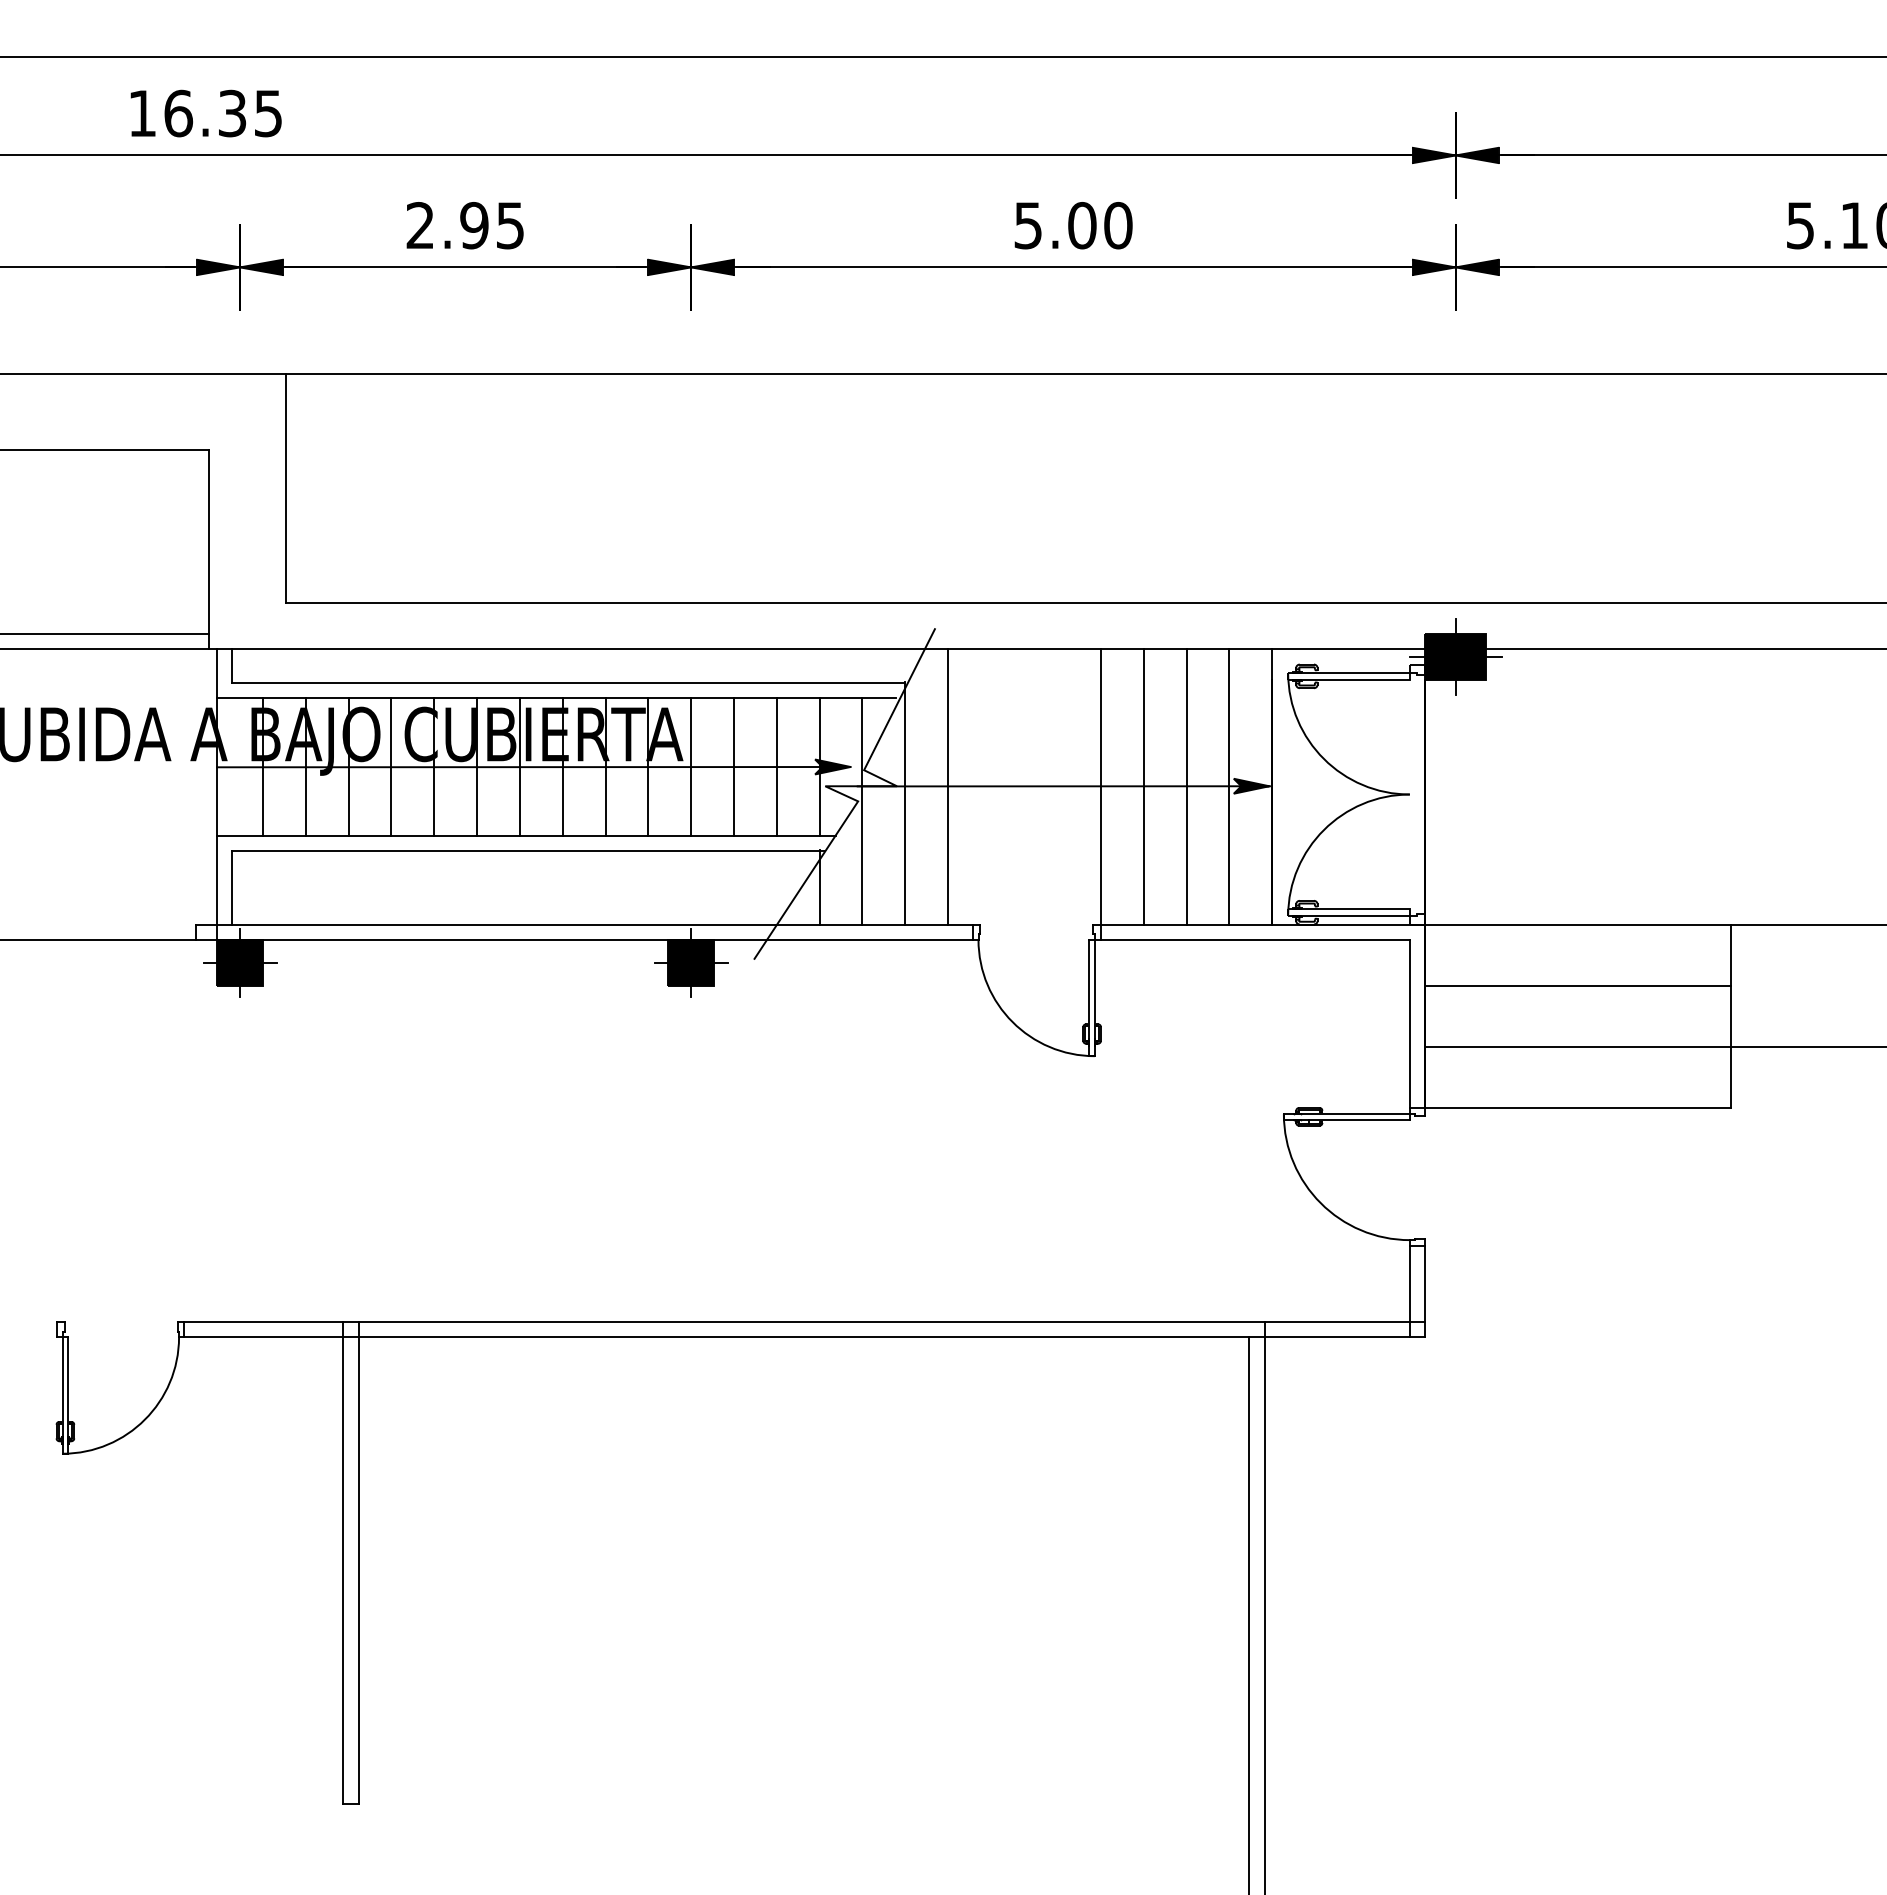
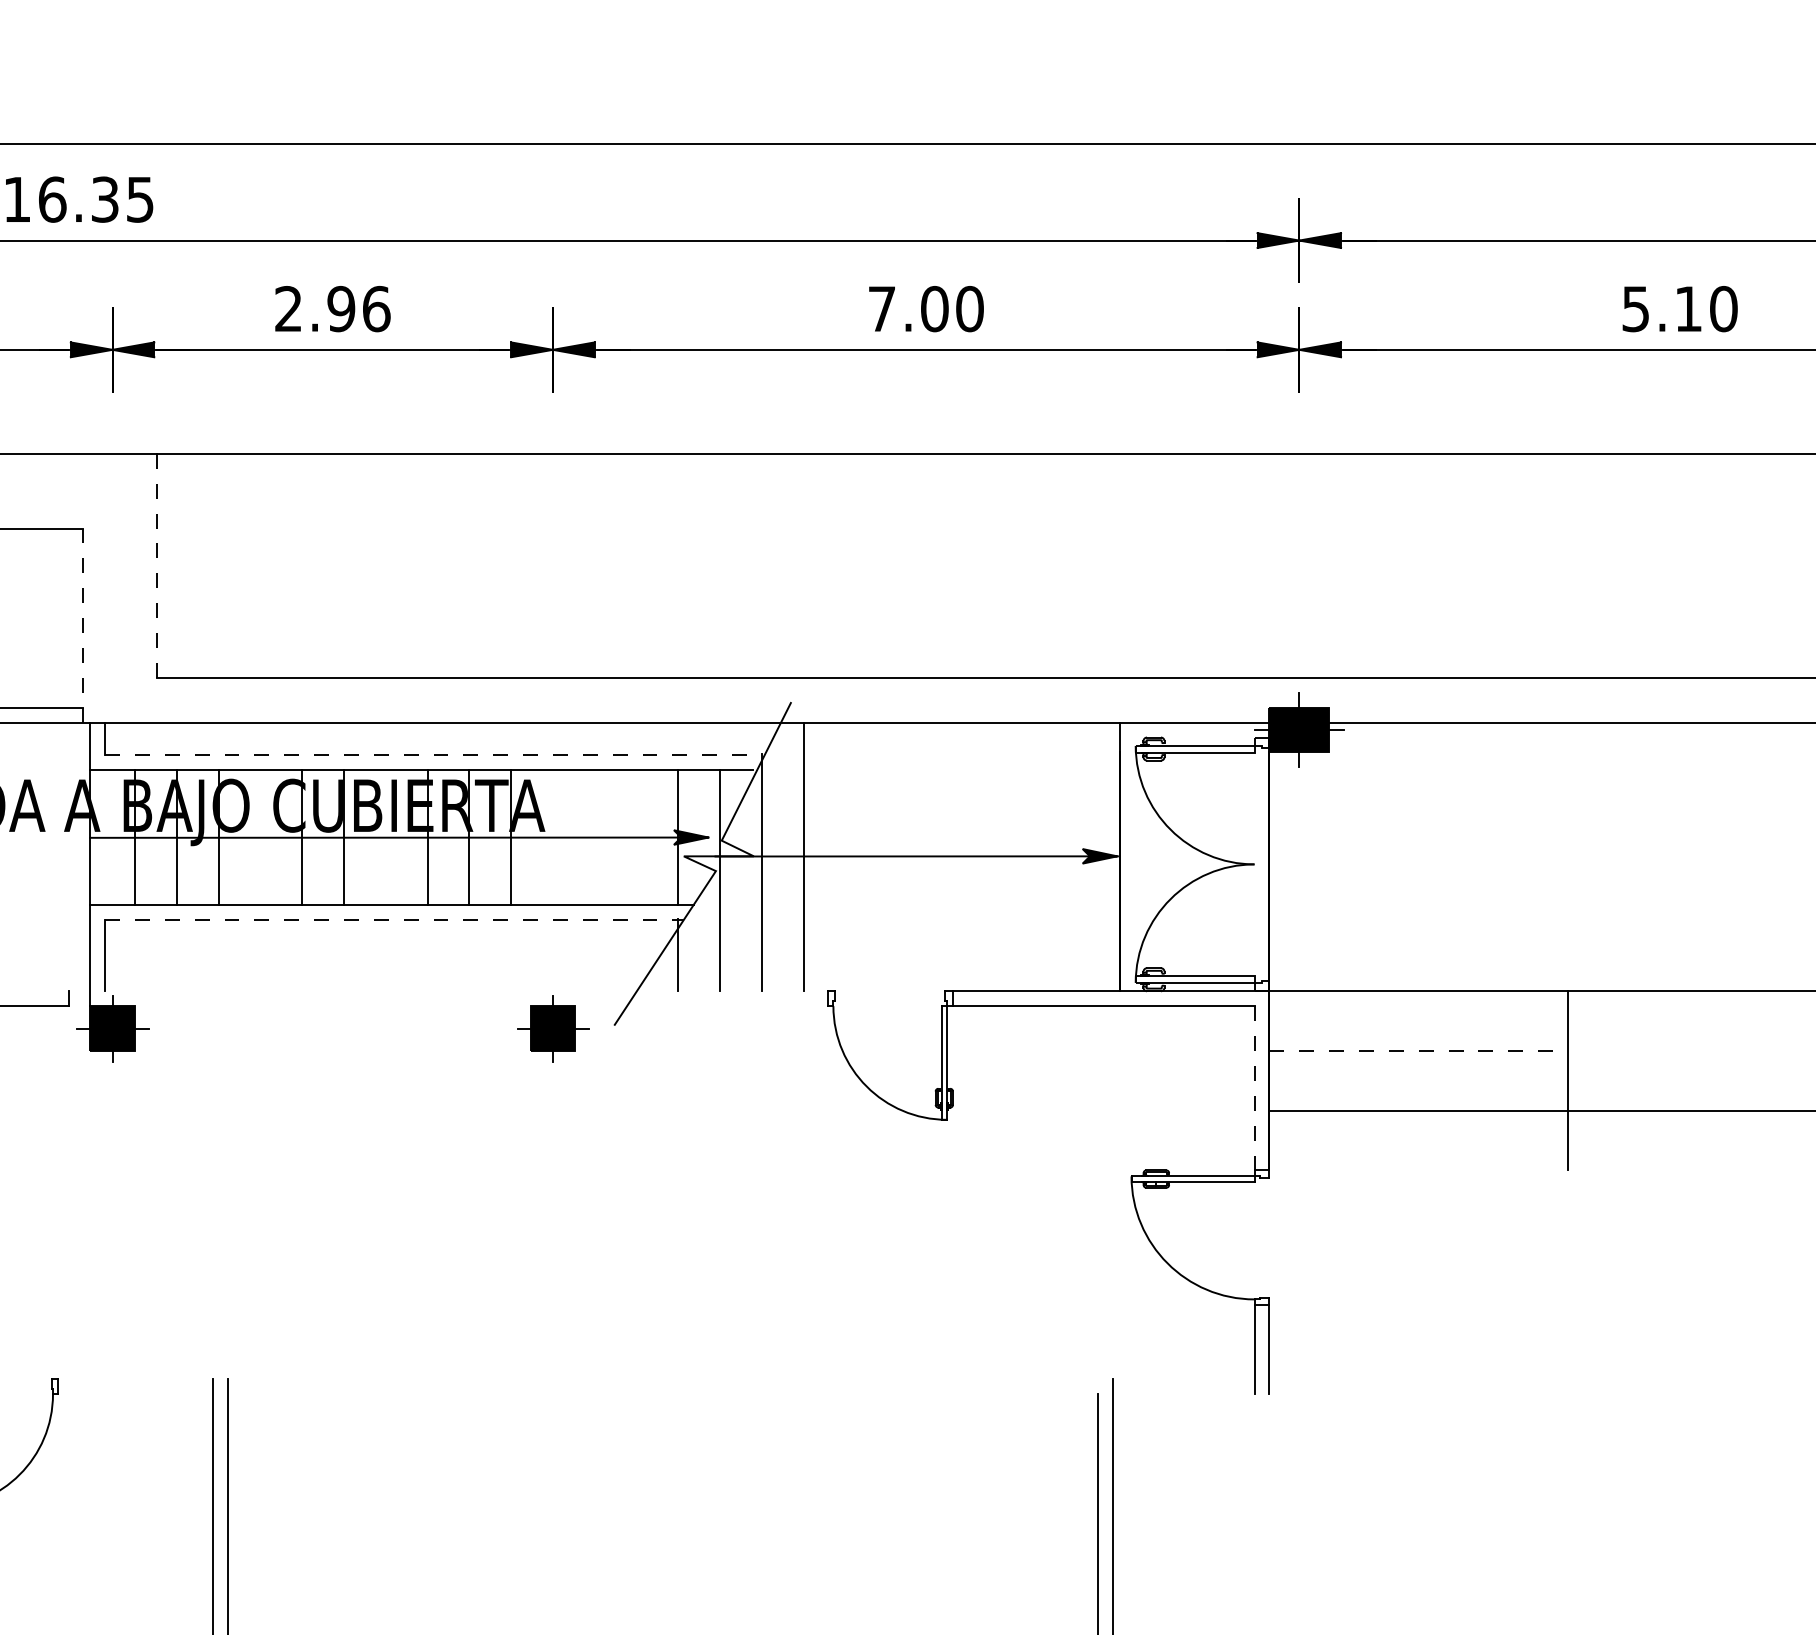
text: (510, 225) -> (376, 308), 2.95 -> 2.96
text: (1027, 225) -> (881, 308), 5.00 -> 7.00
line: (285, 488) -> (156, 565), solid -> dashed
line: (209, 549) -> (82, 625), solid -> dashed
line: (569, 682) -> (434, 755), solid -> dashed
line: (391, 766) -> (260, 837), removed
line: (519, 766) -> (385, 837), removed
line: (691, 766) -> (553, 837), removed
line: (733, 766) -> (594, 837), removed
line: (776, 766) -> (636, 837), removed
line: (1100, 786) -> (952, 856), removed
line: (1143, 786) -> (994, 856), removed
line: (1186, 786) -> (1036, 856), removed
line: (1229, 786) -> (1078, 856), removed
line: (528, 851) -> (394, 920), solid -> dashed
line: (584, 924) -> (448, 991), removed
line: (584, 939) -> (448, 1005), removed
line: (1578, 985) -> (1419, 1050), solid -> dashed
line: (1409, 1024) -> (1254, 1088), solid -> dashed
line: (1578, 1108) -> (1419, 1170), removed
line: (804, 1322) -> (663, 1379), removed
line: (804, 1337) -> (663, 1394), removed

